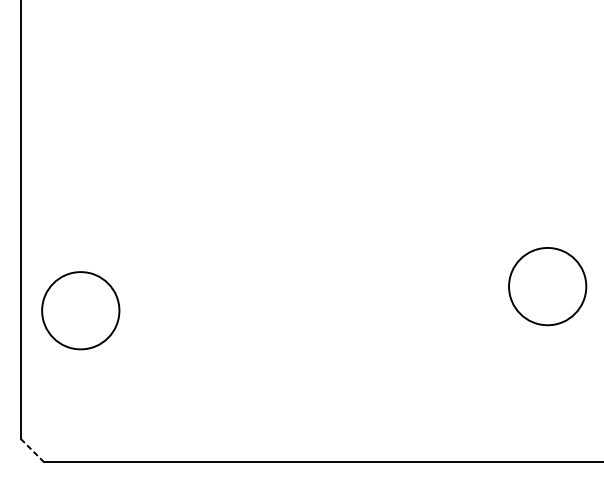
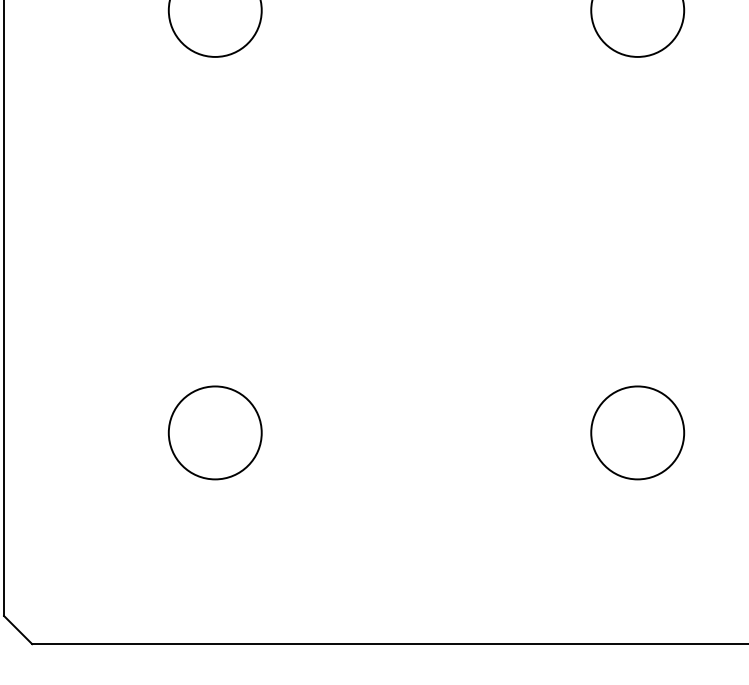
circle: (80, 310) -> (214, 432), moved
line: (32, 450) -> (18, 630), dashed -> solid

